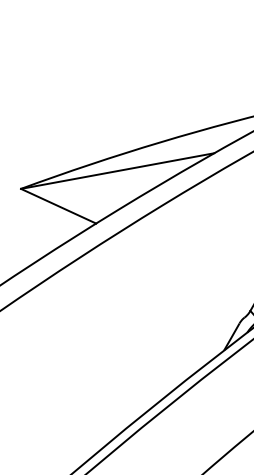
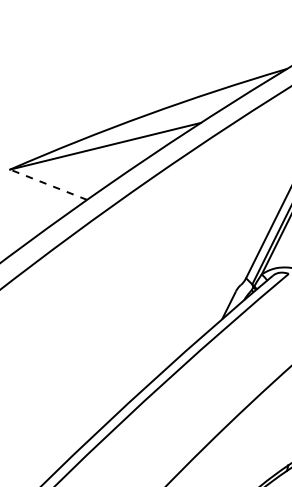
line: (58, 205) -> (48, 184), solid -> dashed

